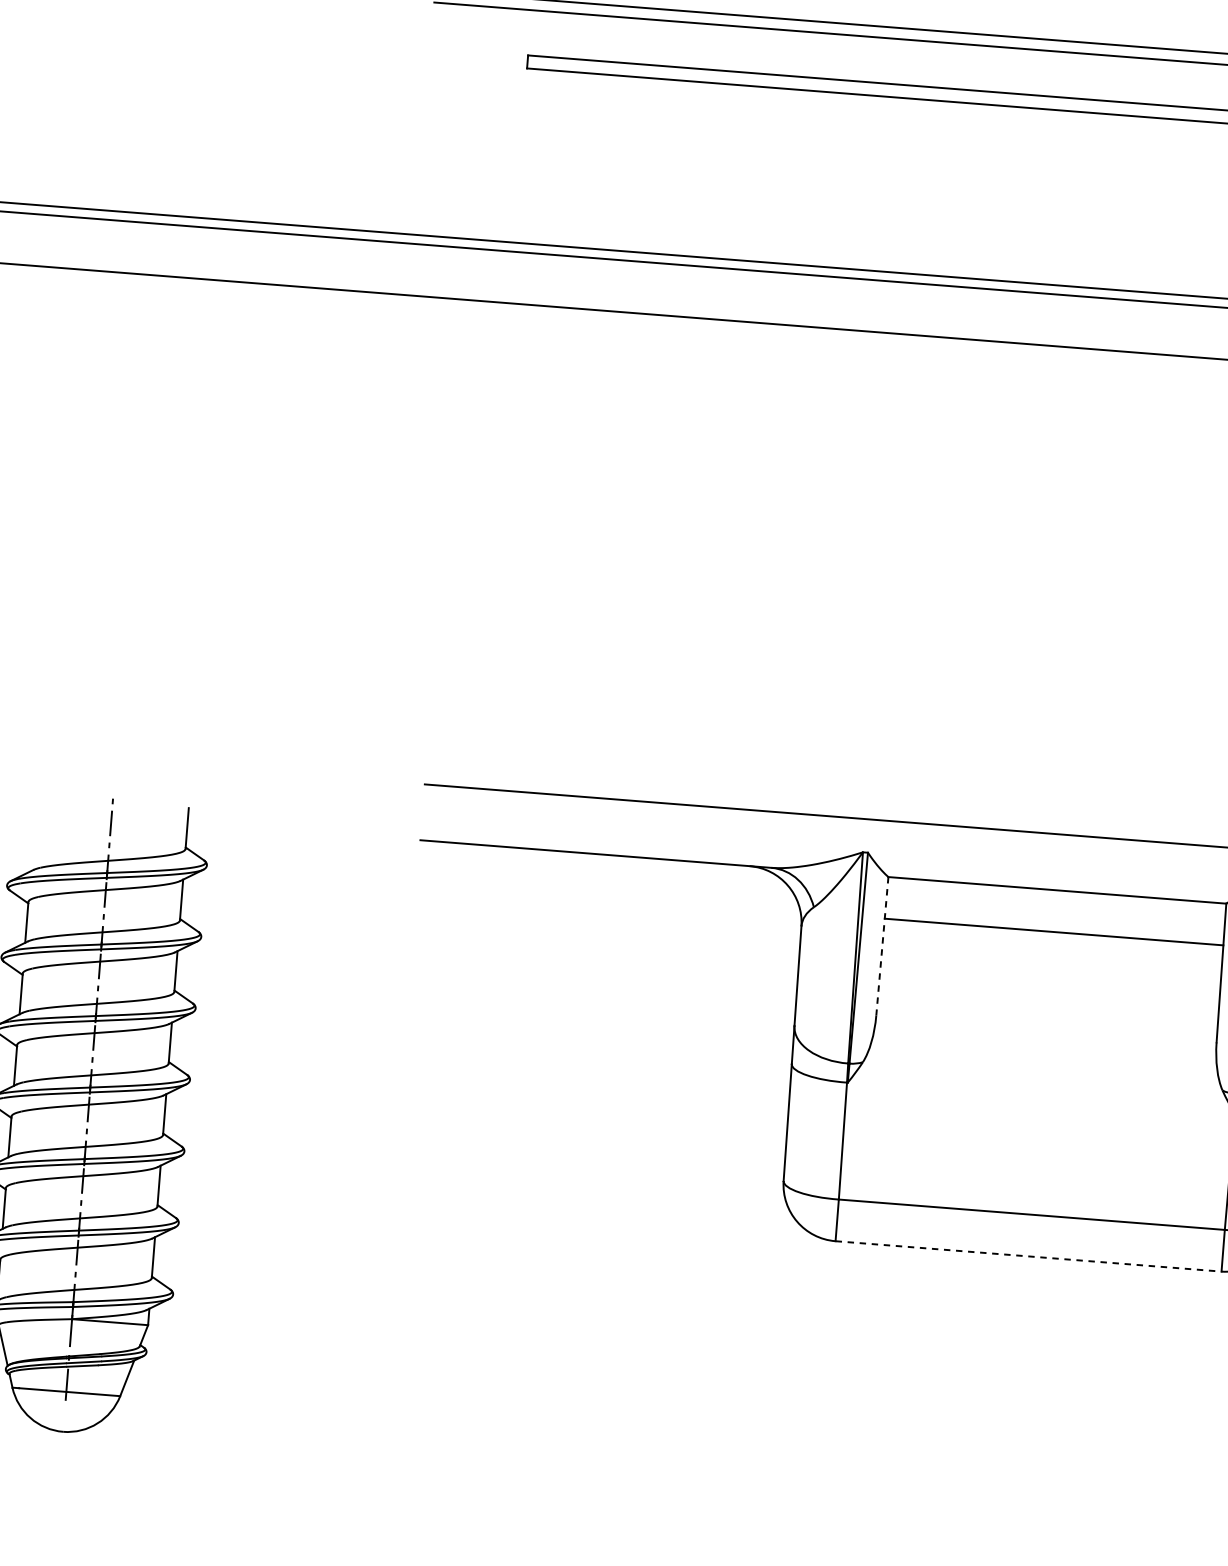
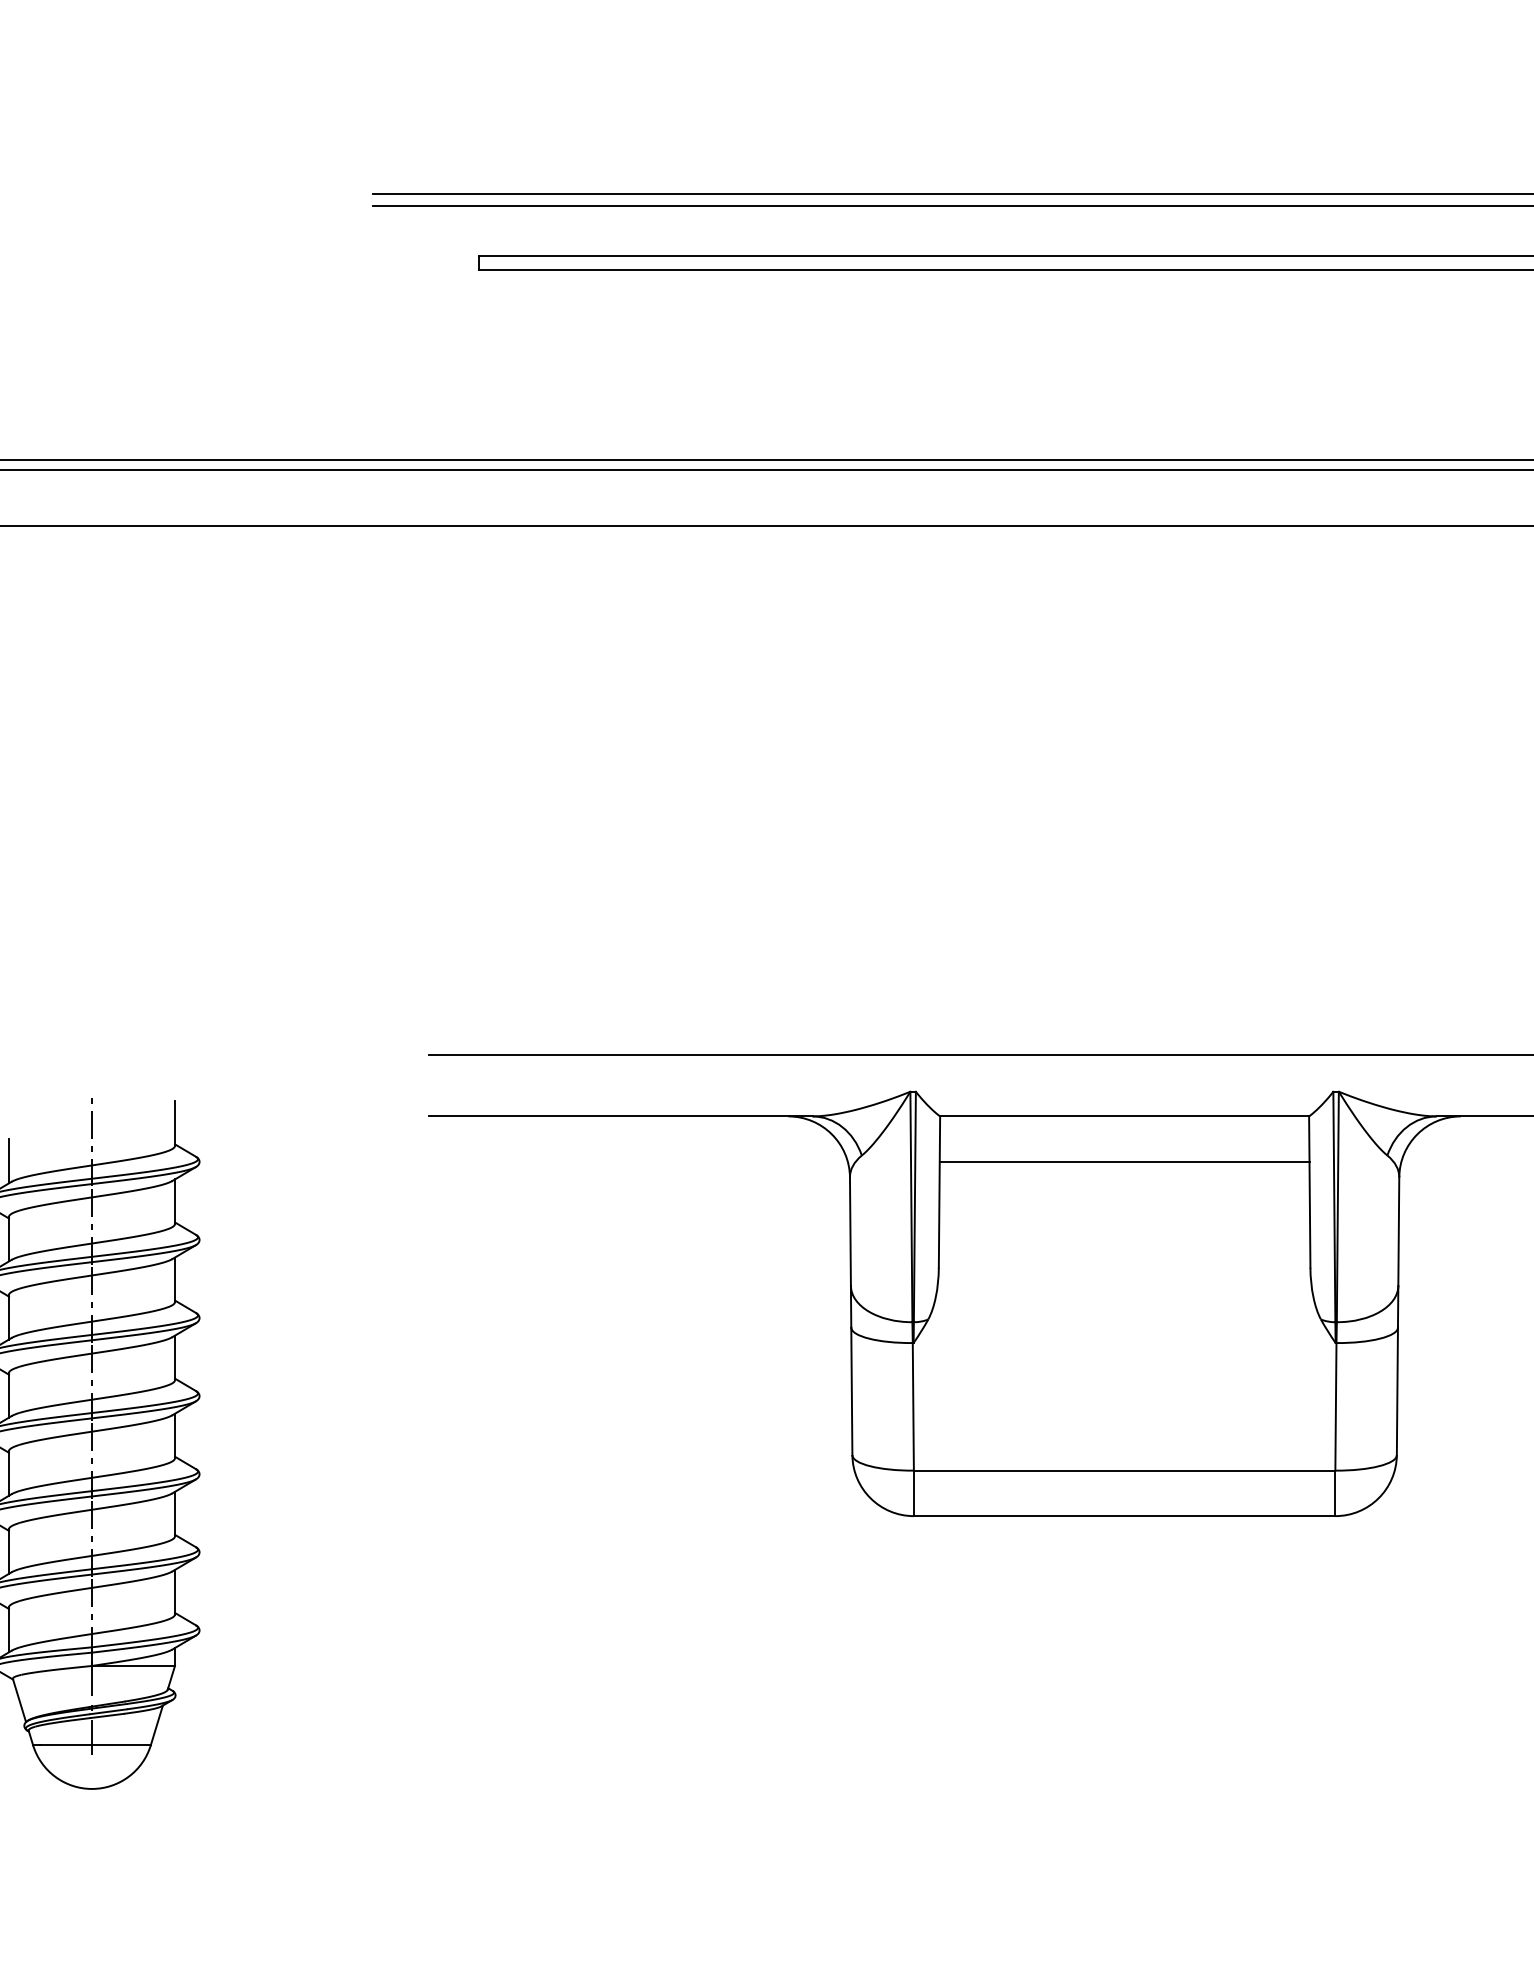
line: (32, 850) -> (8, 1160), added
line: (882, 946) -> (939, 1192), dashed -> solid
line: (1028, 1256) -> (1124, 1516), dashed -> solid

